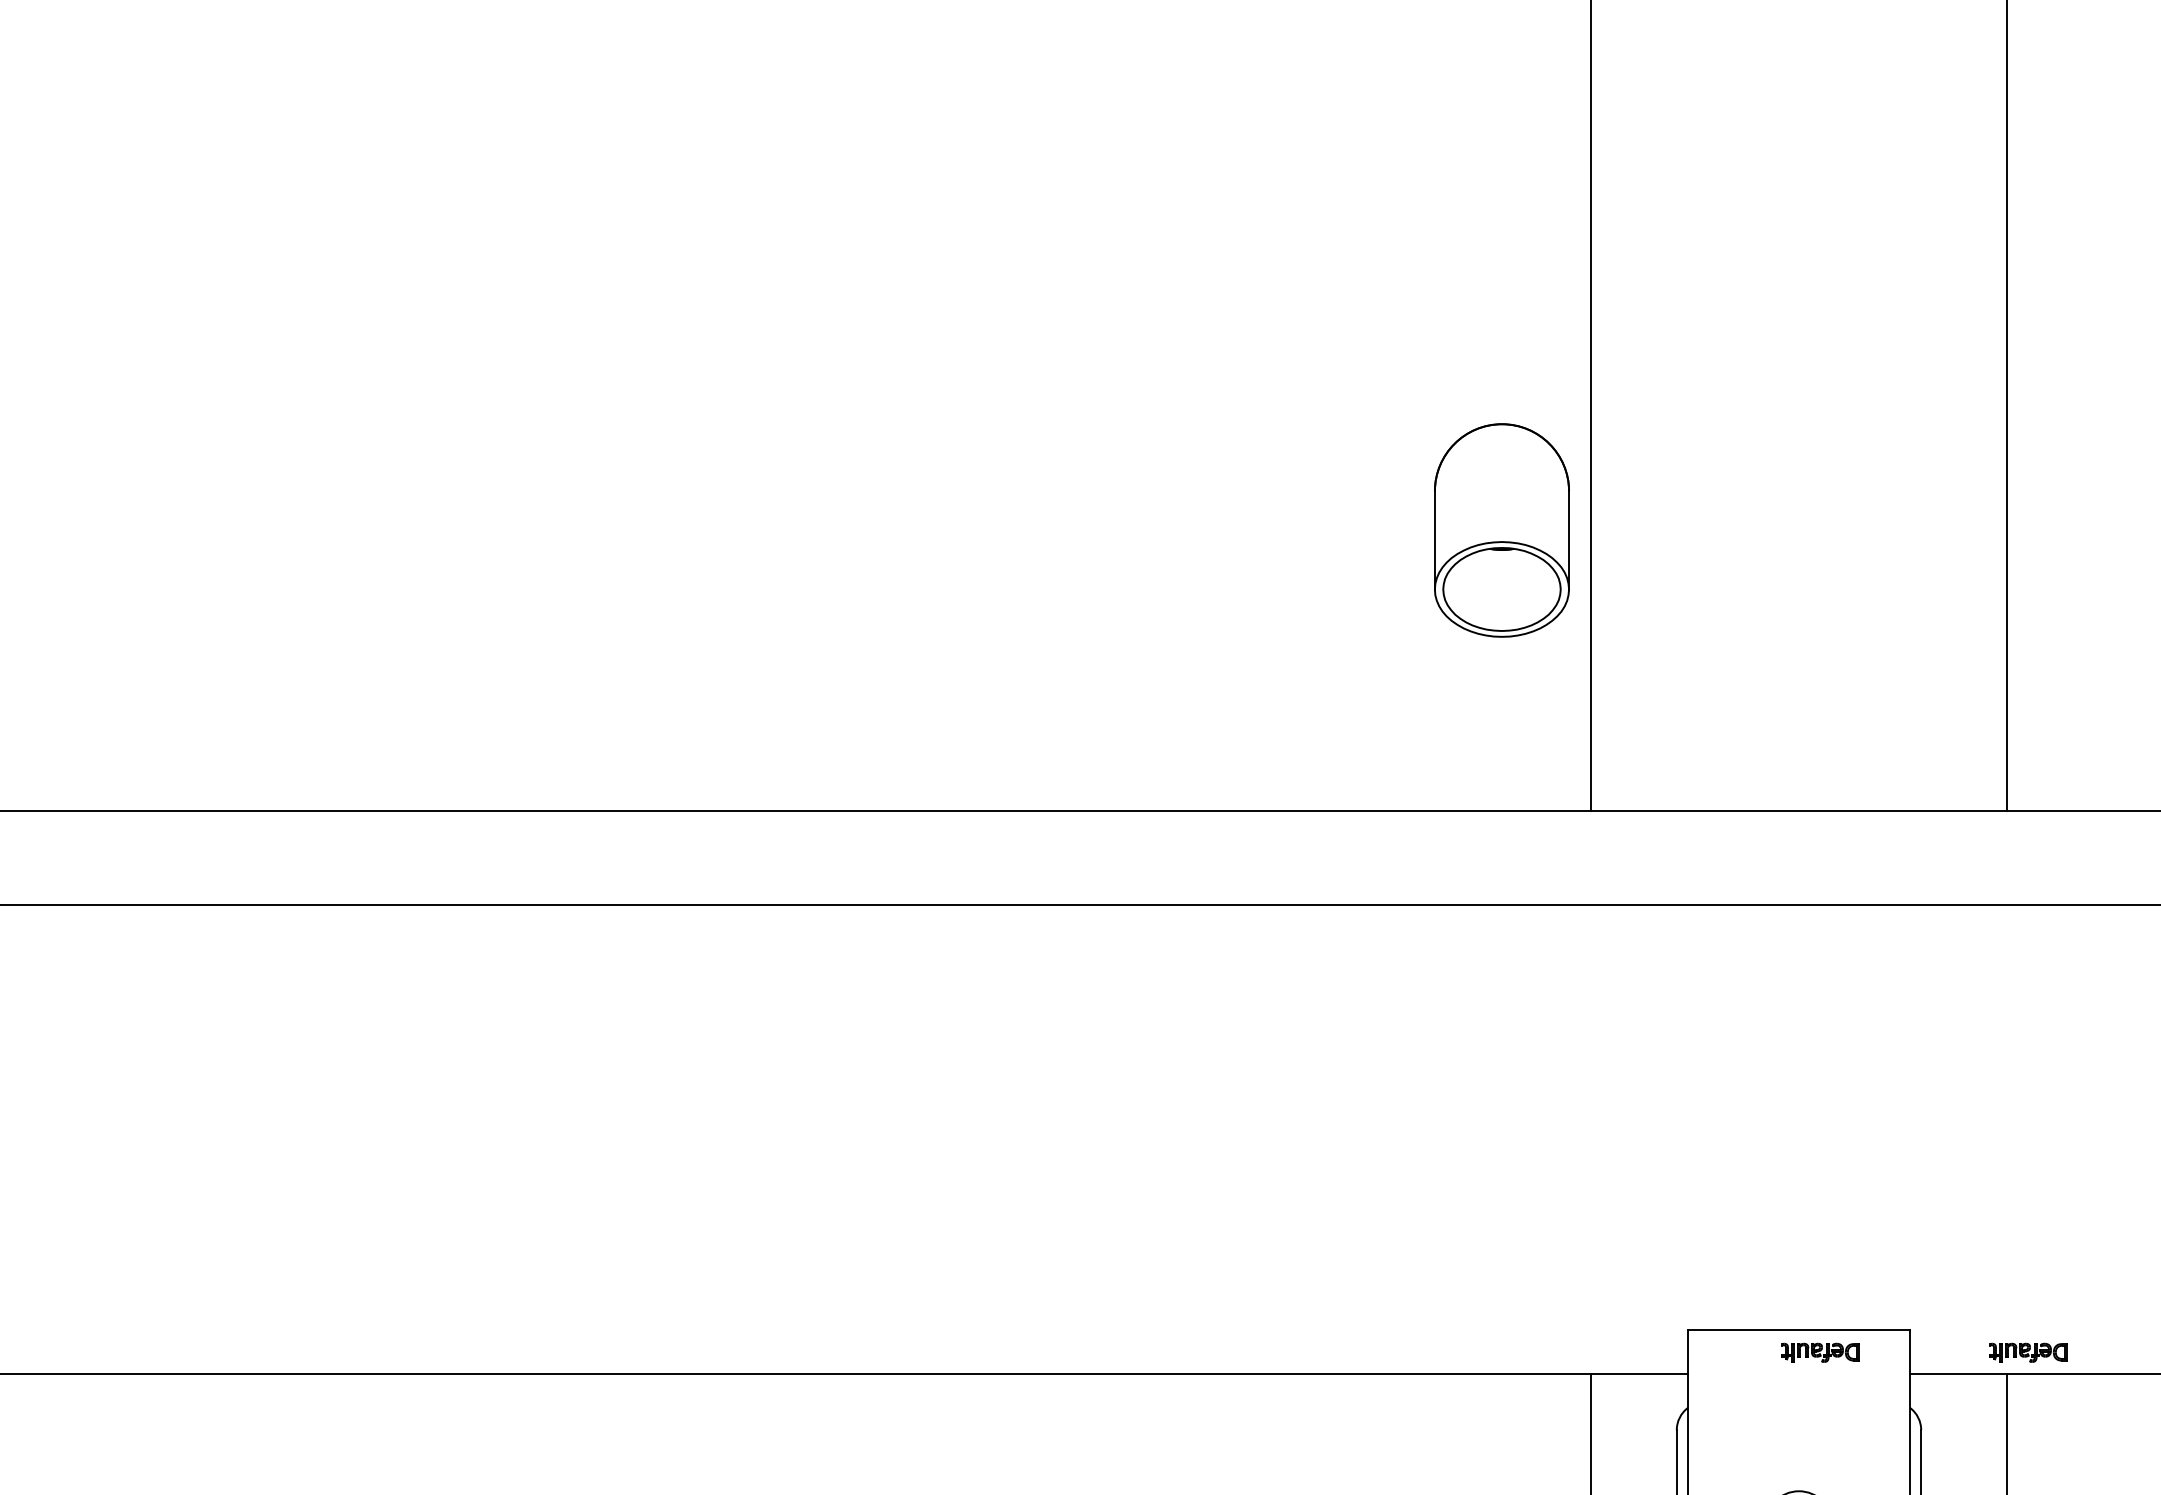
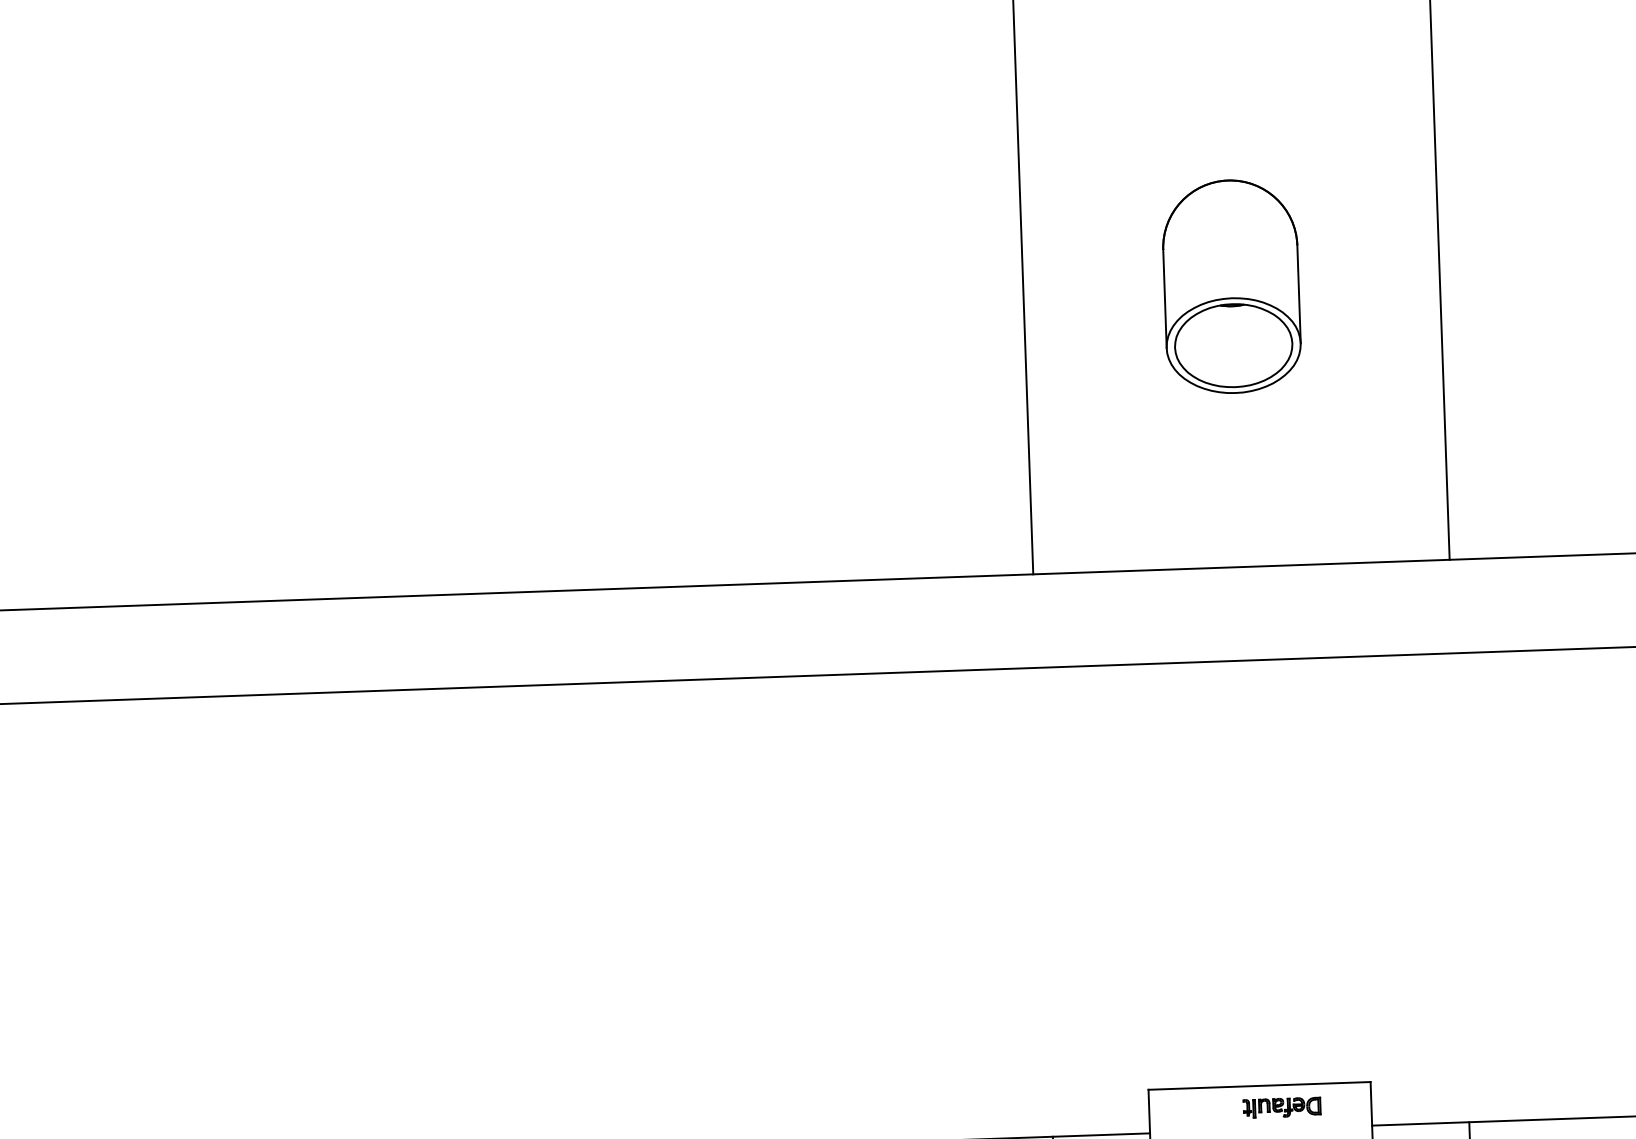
part: (1501, 530) -> (1231, 286), moved
part: (2028, 1352) -> (1489, 1100), removed

